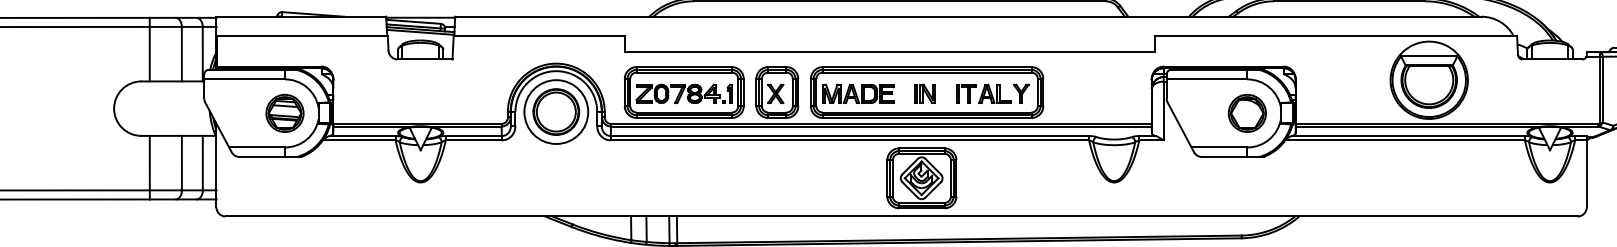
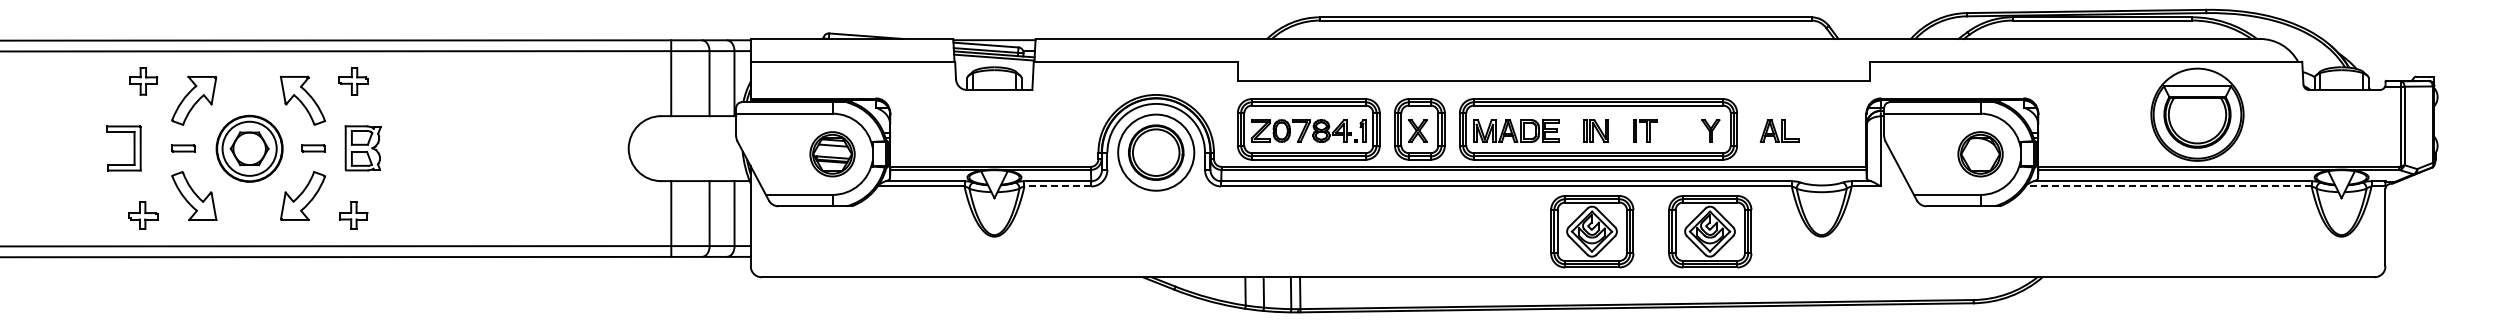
part: (994, 93) -> (1779, 130), moved
line: (473, 140) -> (1057, 186), solid -> dashed
line: (1404, 140) -> (2168, 186), solid -> dashed
part: (1020, 178) -> (1710, 231), added

